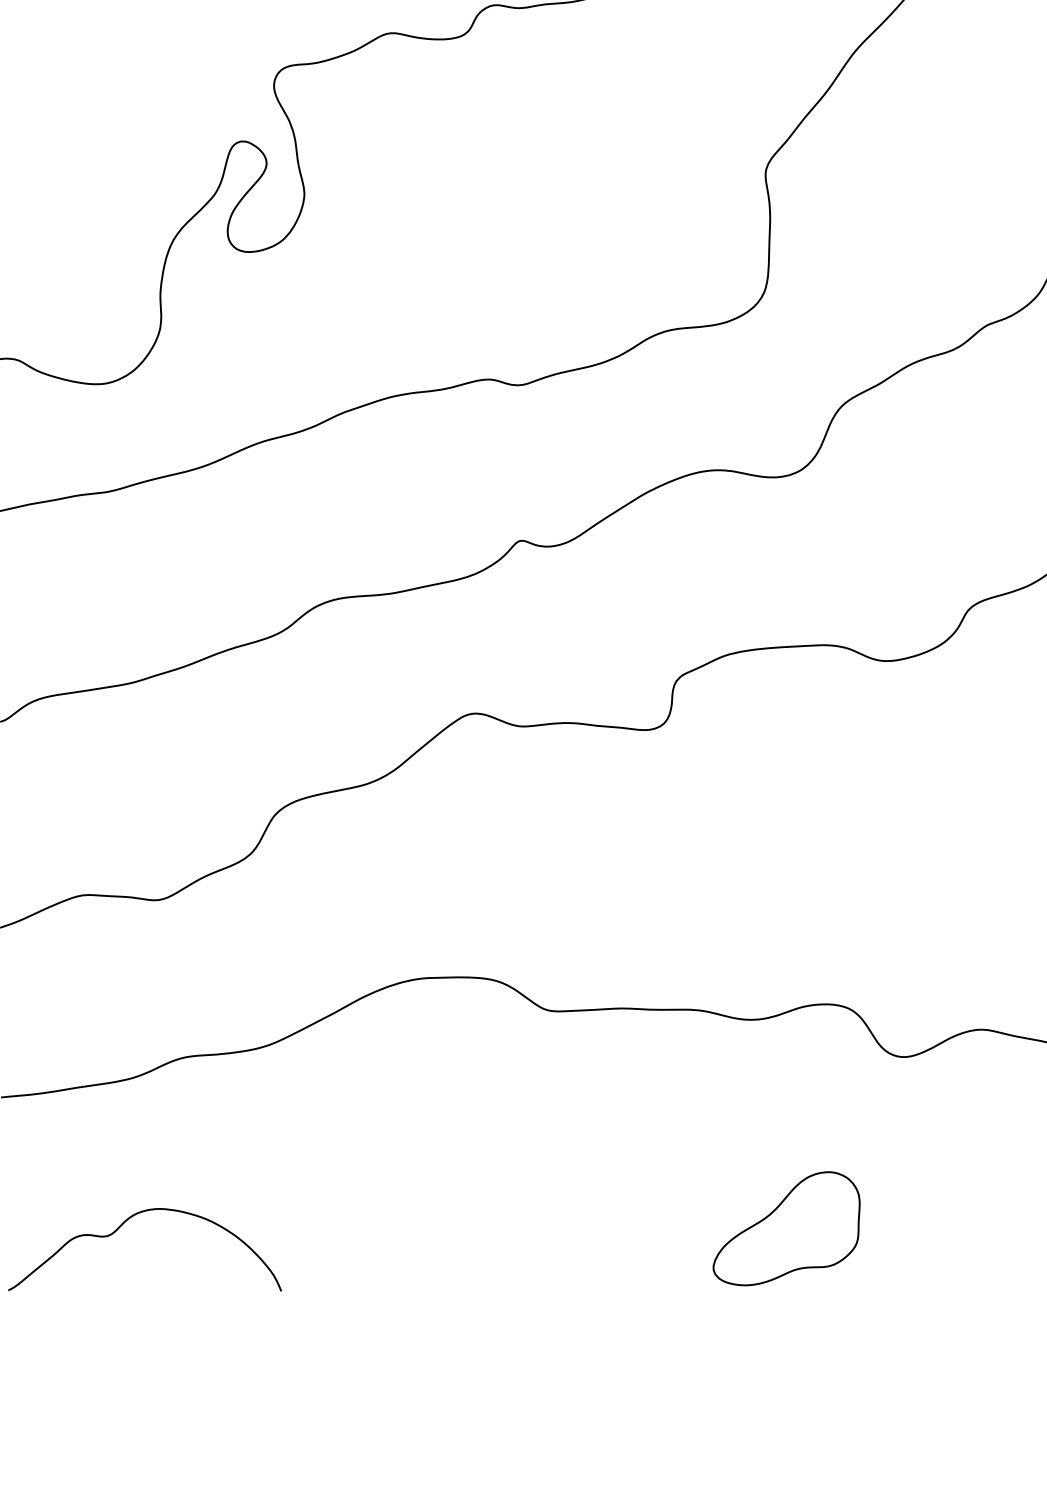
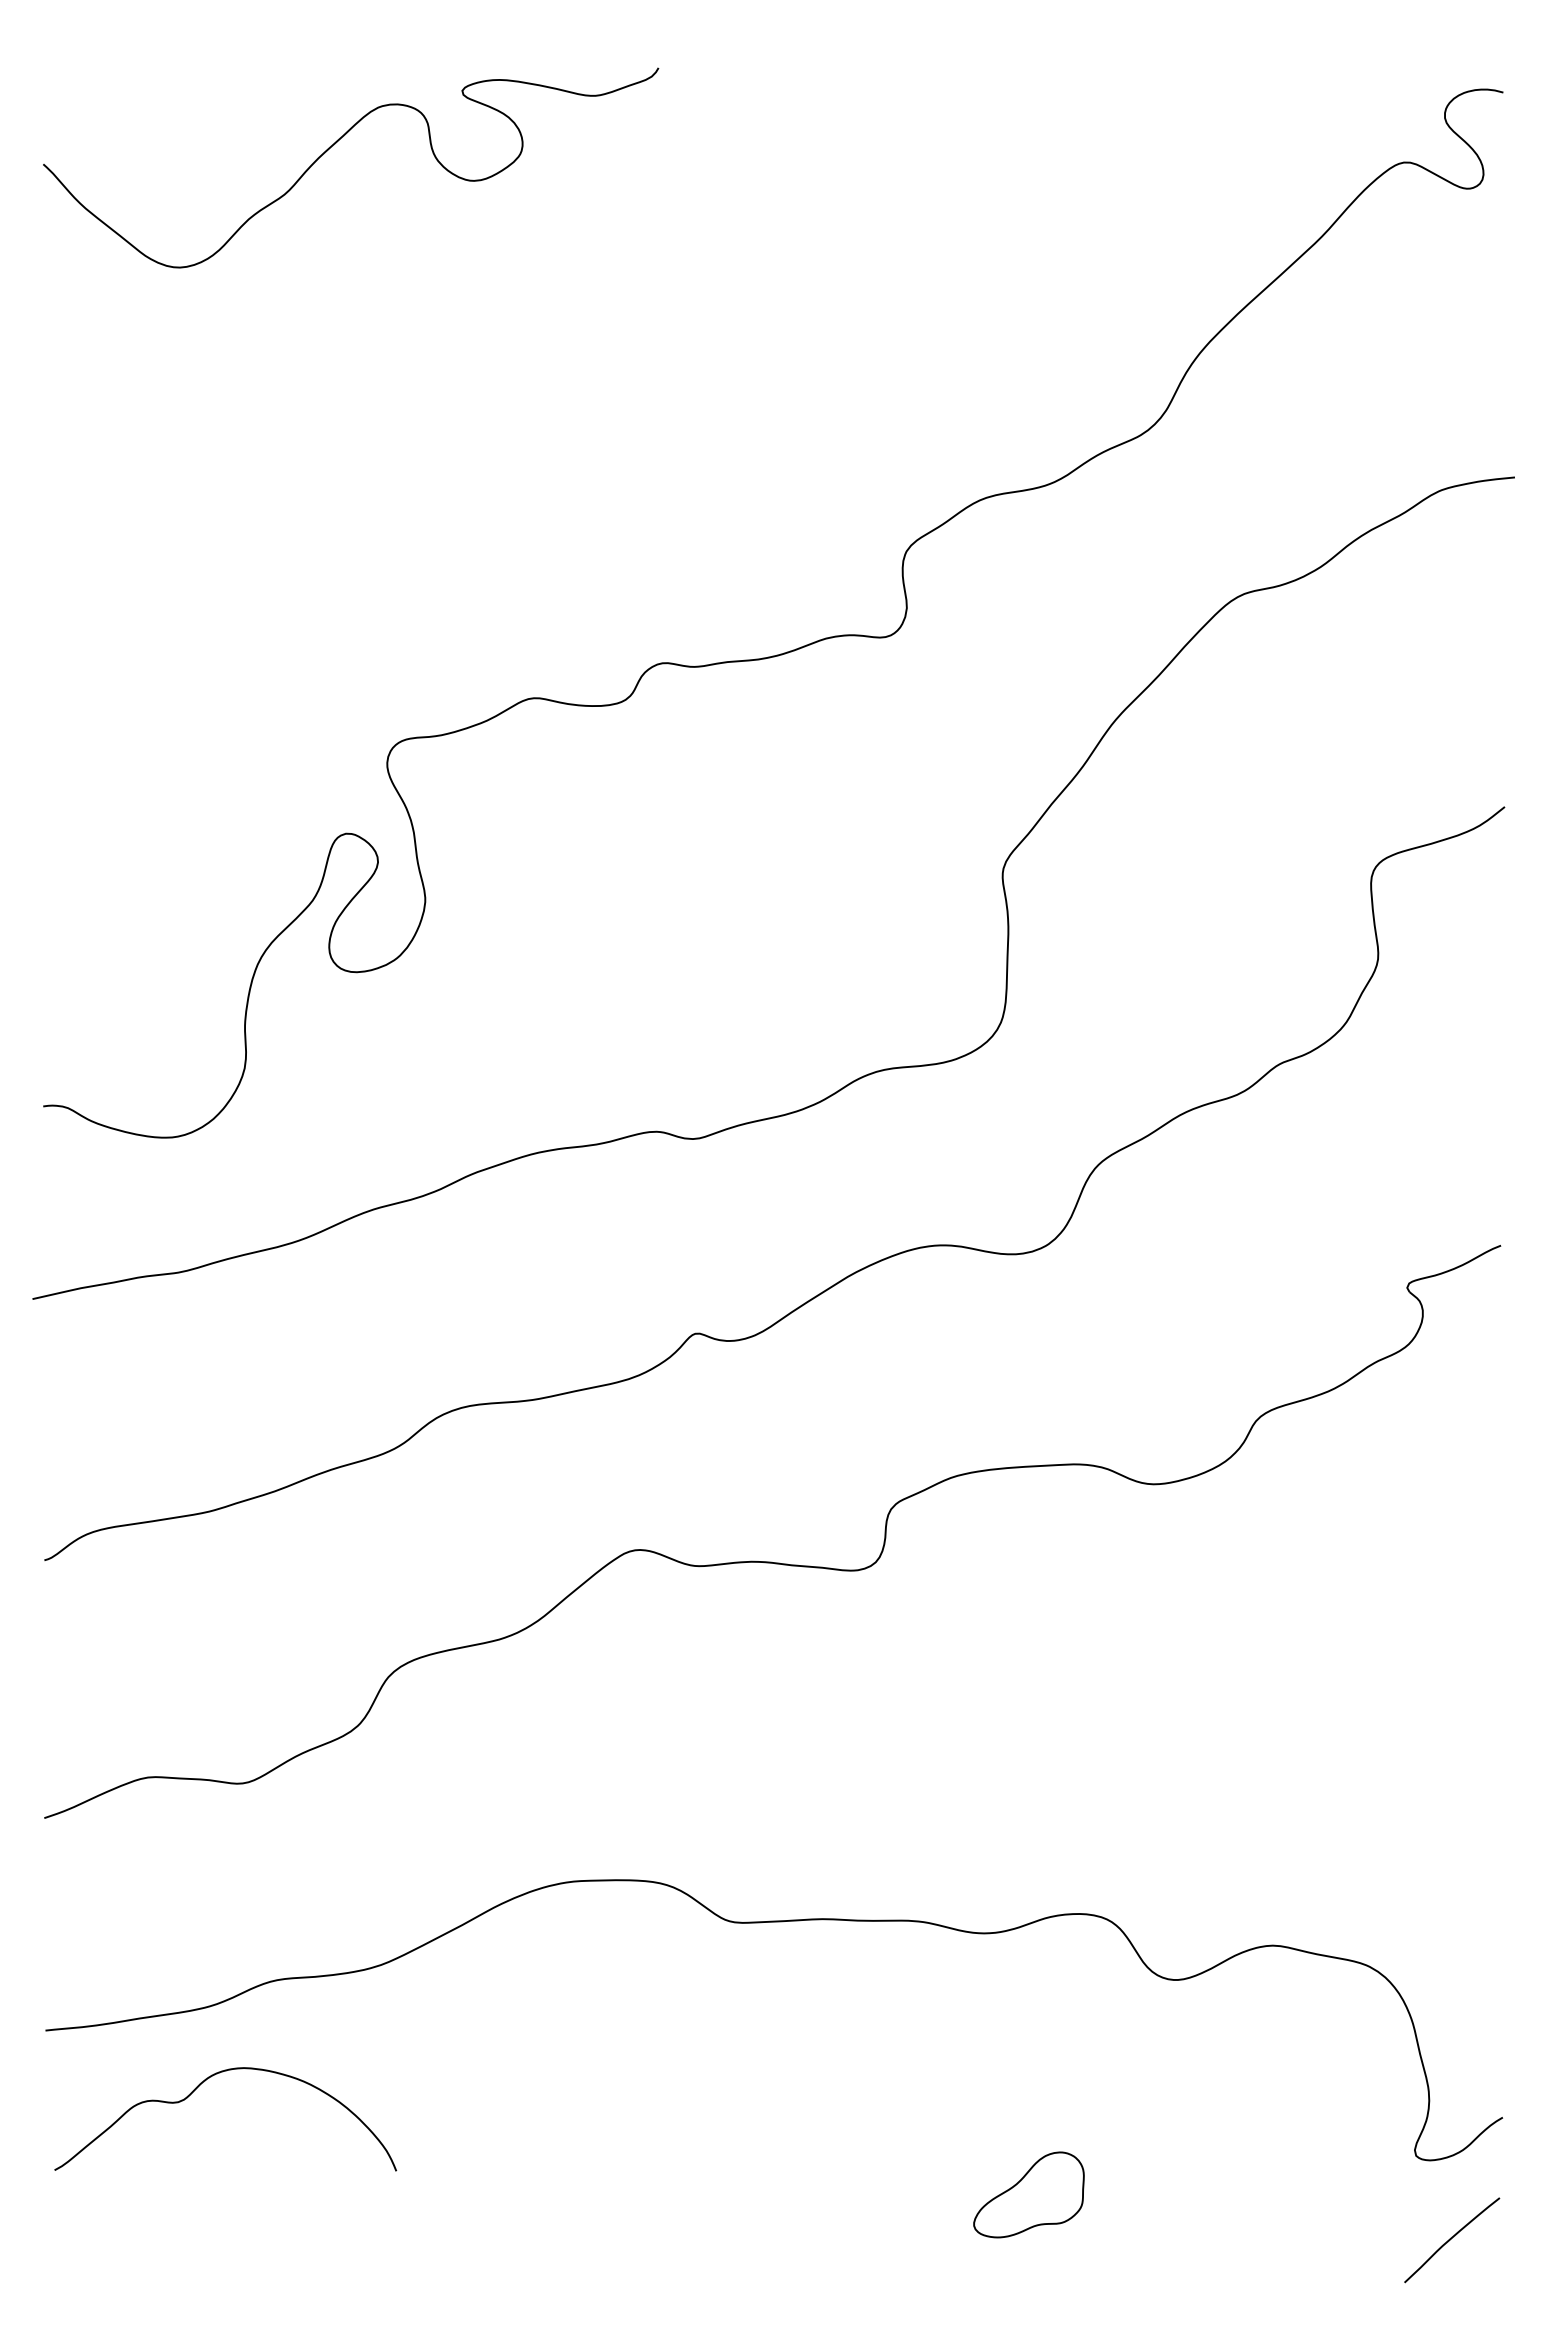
curve: (121, 1226) -> (196, 2089), moved
part: (786, 1228) -> (1028, 2194), size x0.6

